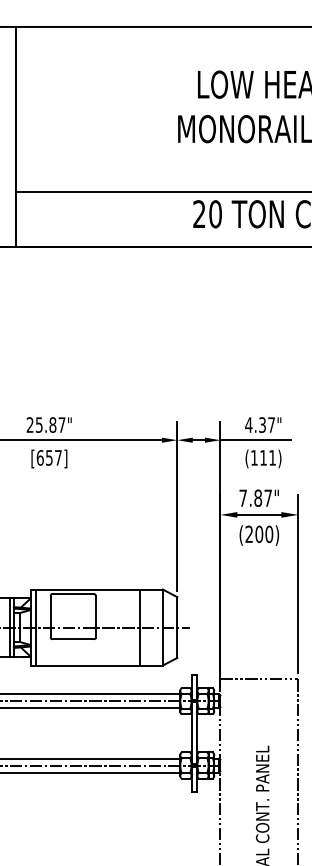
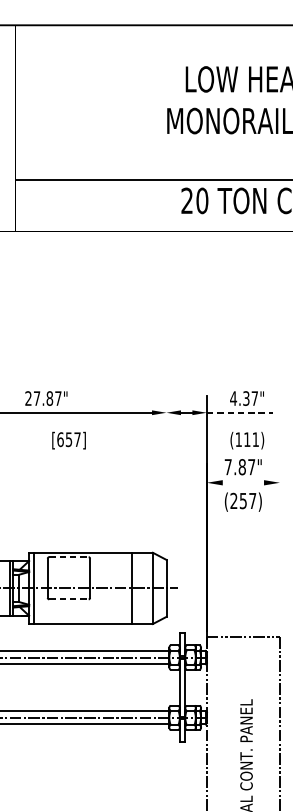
text: (38, 424) -> (36, 398), 25.87" -> 27.87"
line: (256, 440) -> (240, 413), solid -> dashed
text: (49, 458) -> (69, 440), moved
text: (263, 458) -> (247, 440), moved
line: (177, 506) -> (166, 474), removed
line: (259, 514) -> (243, 482), removed
text: (264, 534) -> (248, 501), (200) -> (257)
line: (298, 583) -> (280, 547), removed
line: (73, 594) -> (69, 557), solid -> dashed
line: (73, 639) -> (69, 599), solid -> dashed

